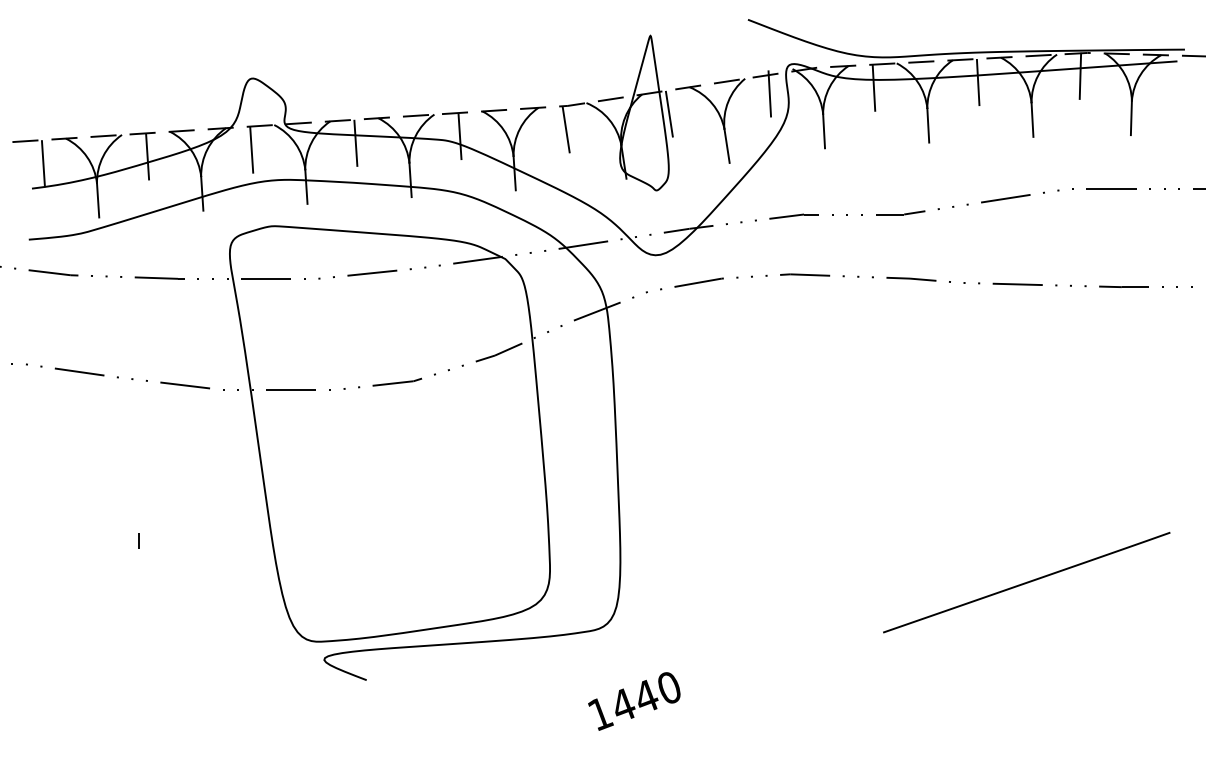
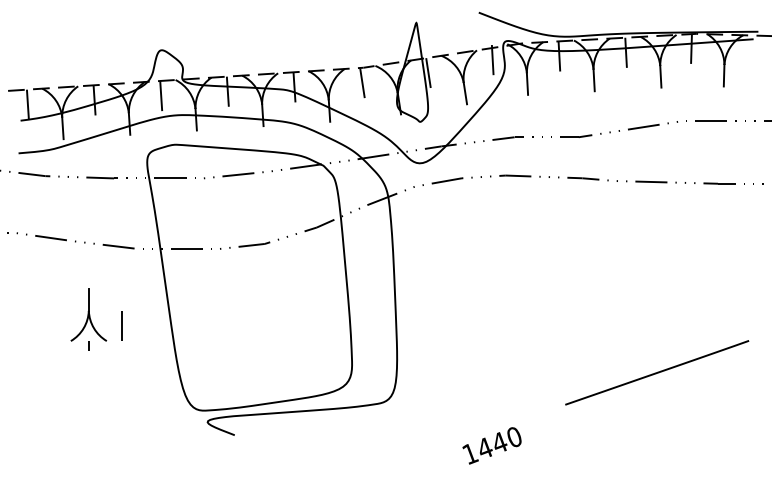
part: (150, 491) -> (96, 314), added
text: (633, 700) -> (491, 445), moved

